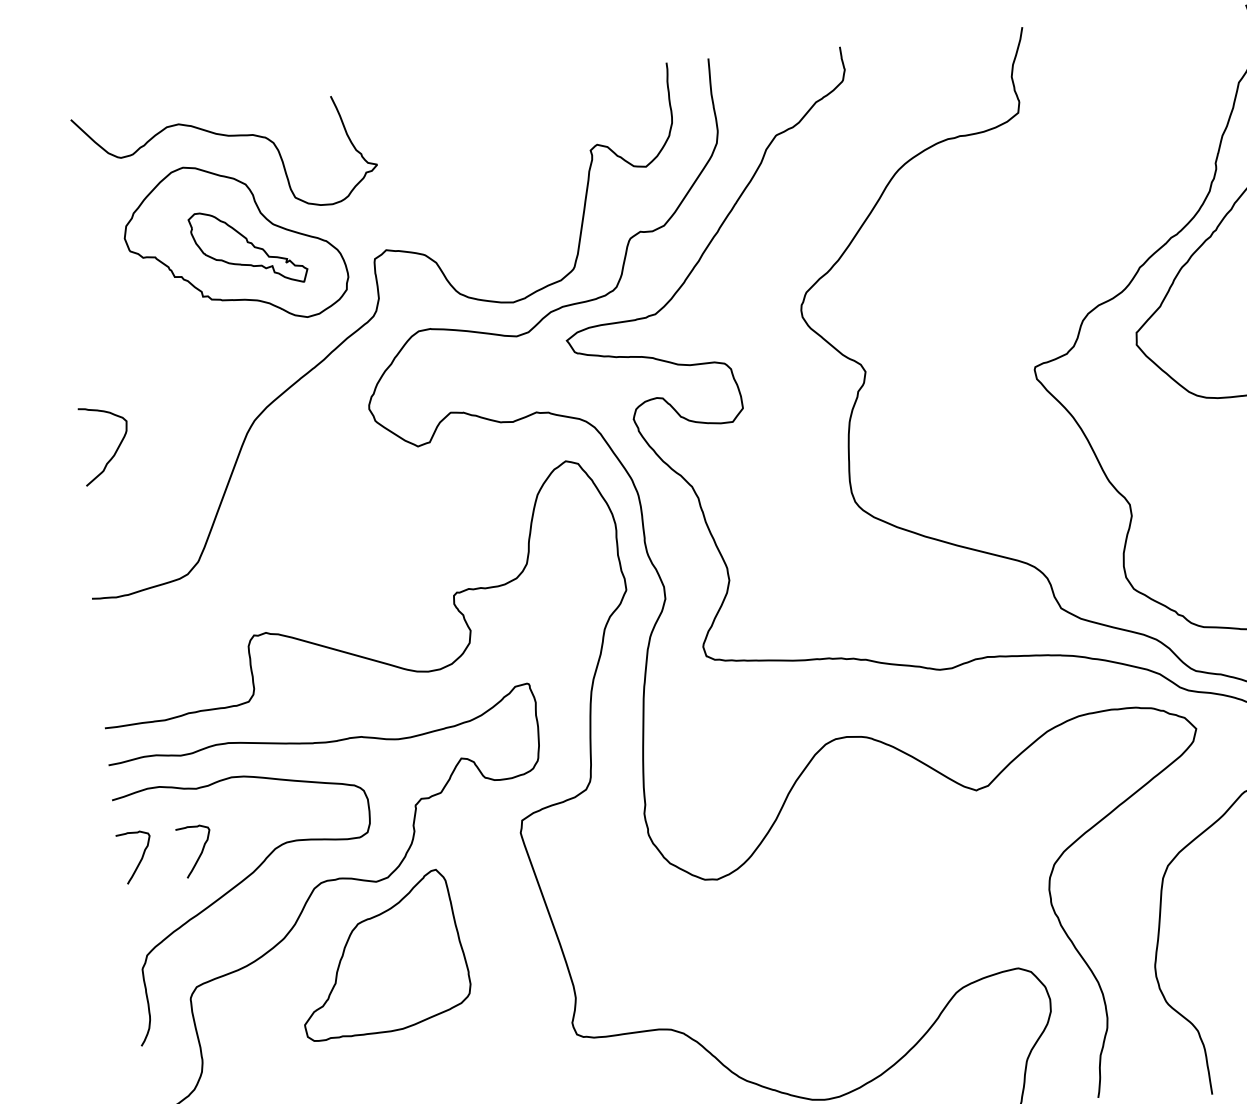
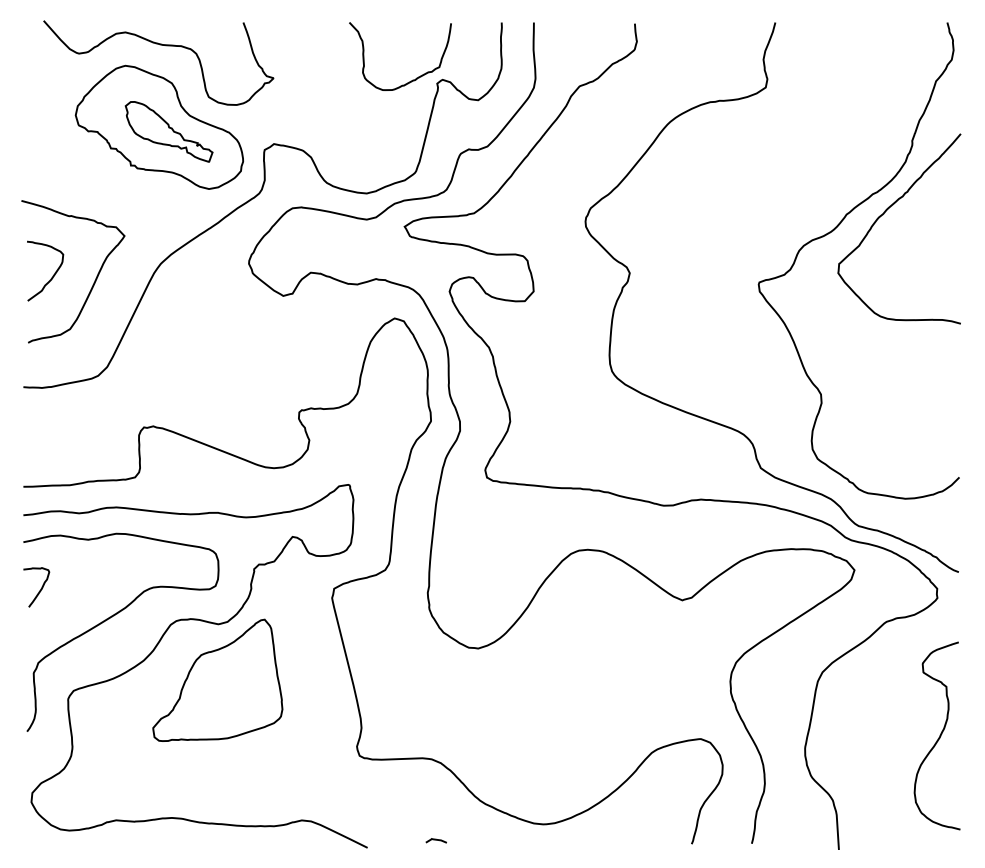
curve: (557, 148) -> (412, 79), added
curve: (169, 453) -> (93, 282), added
curve: (200, 852) -> (86, 588), removed

